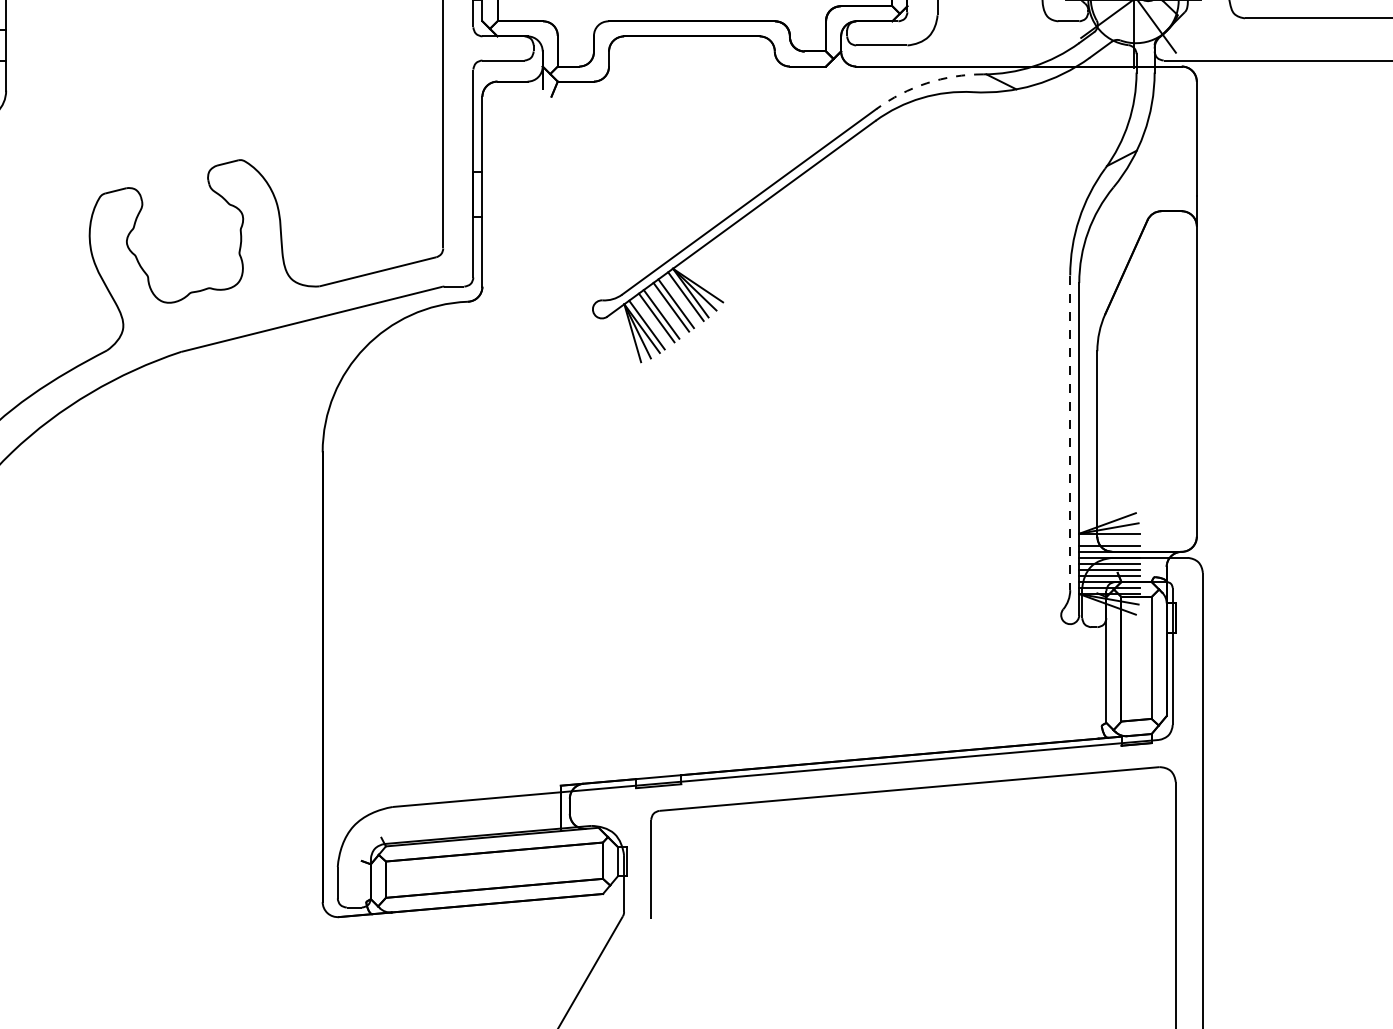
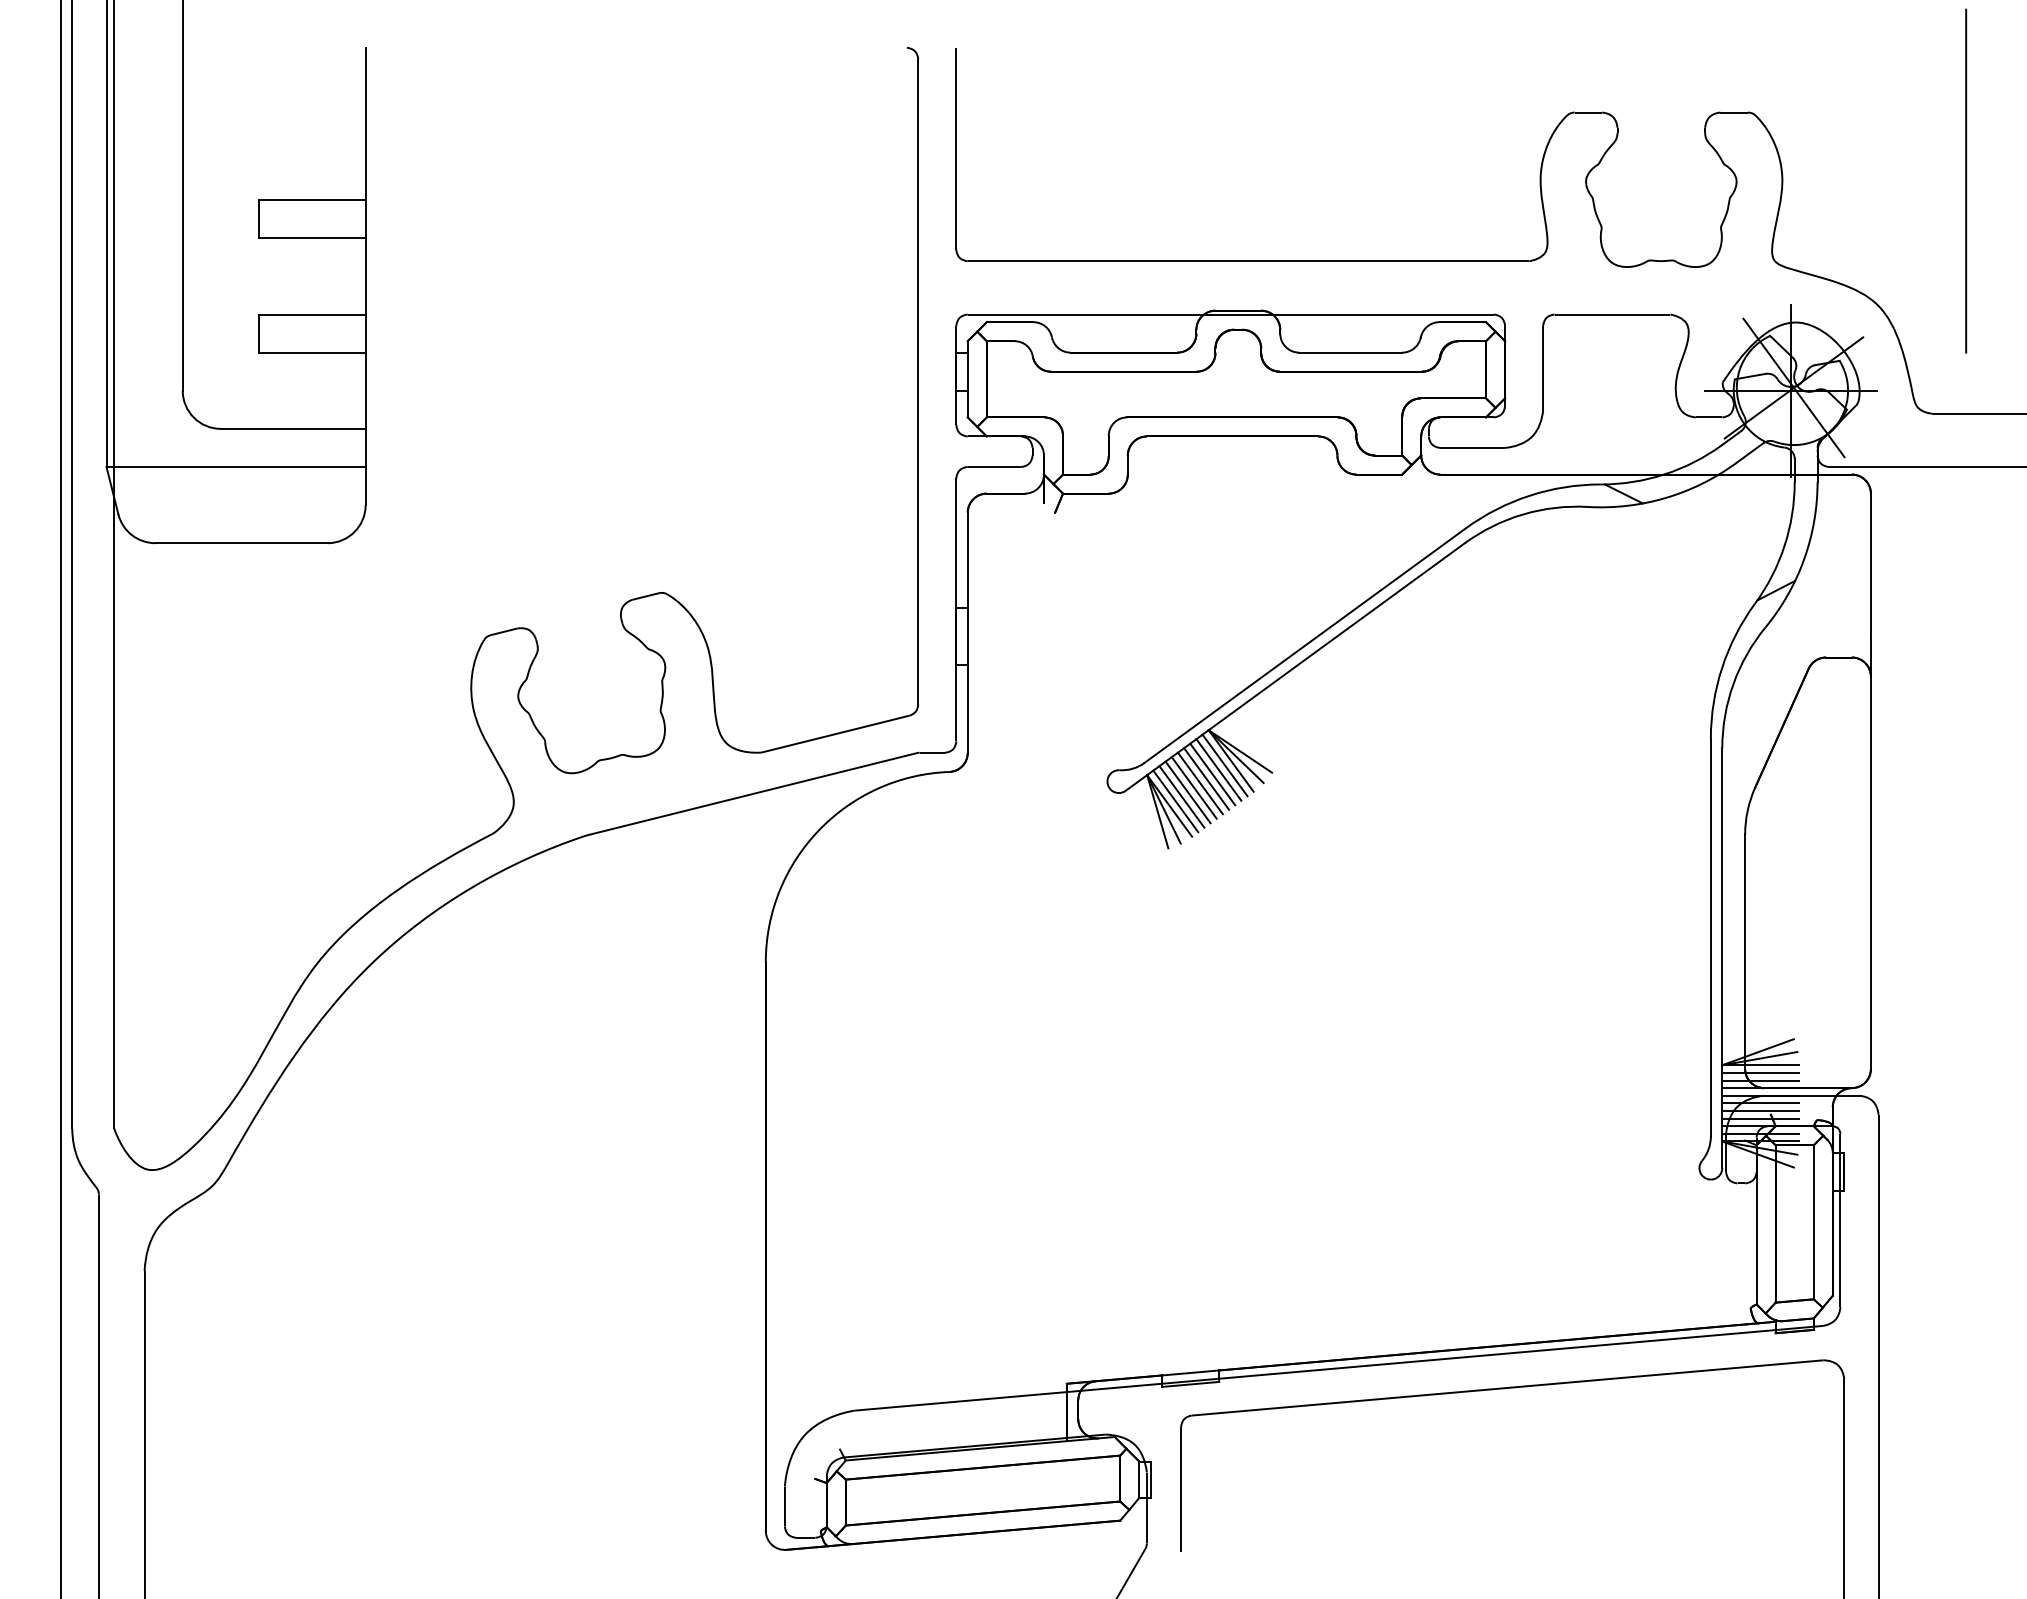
arc: (926, 83) -> (1529, 495), dashed -> solid
line: (680, 299) -> (1218, 769), added
line: (665, 310) -> (1199, 783), added
line: (651, 321) -> (1181, 796), added
line: (1069, 432) -> (1710, 937), dashed -> solid
line: (1109, 539) -> (1760, 1072), added

